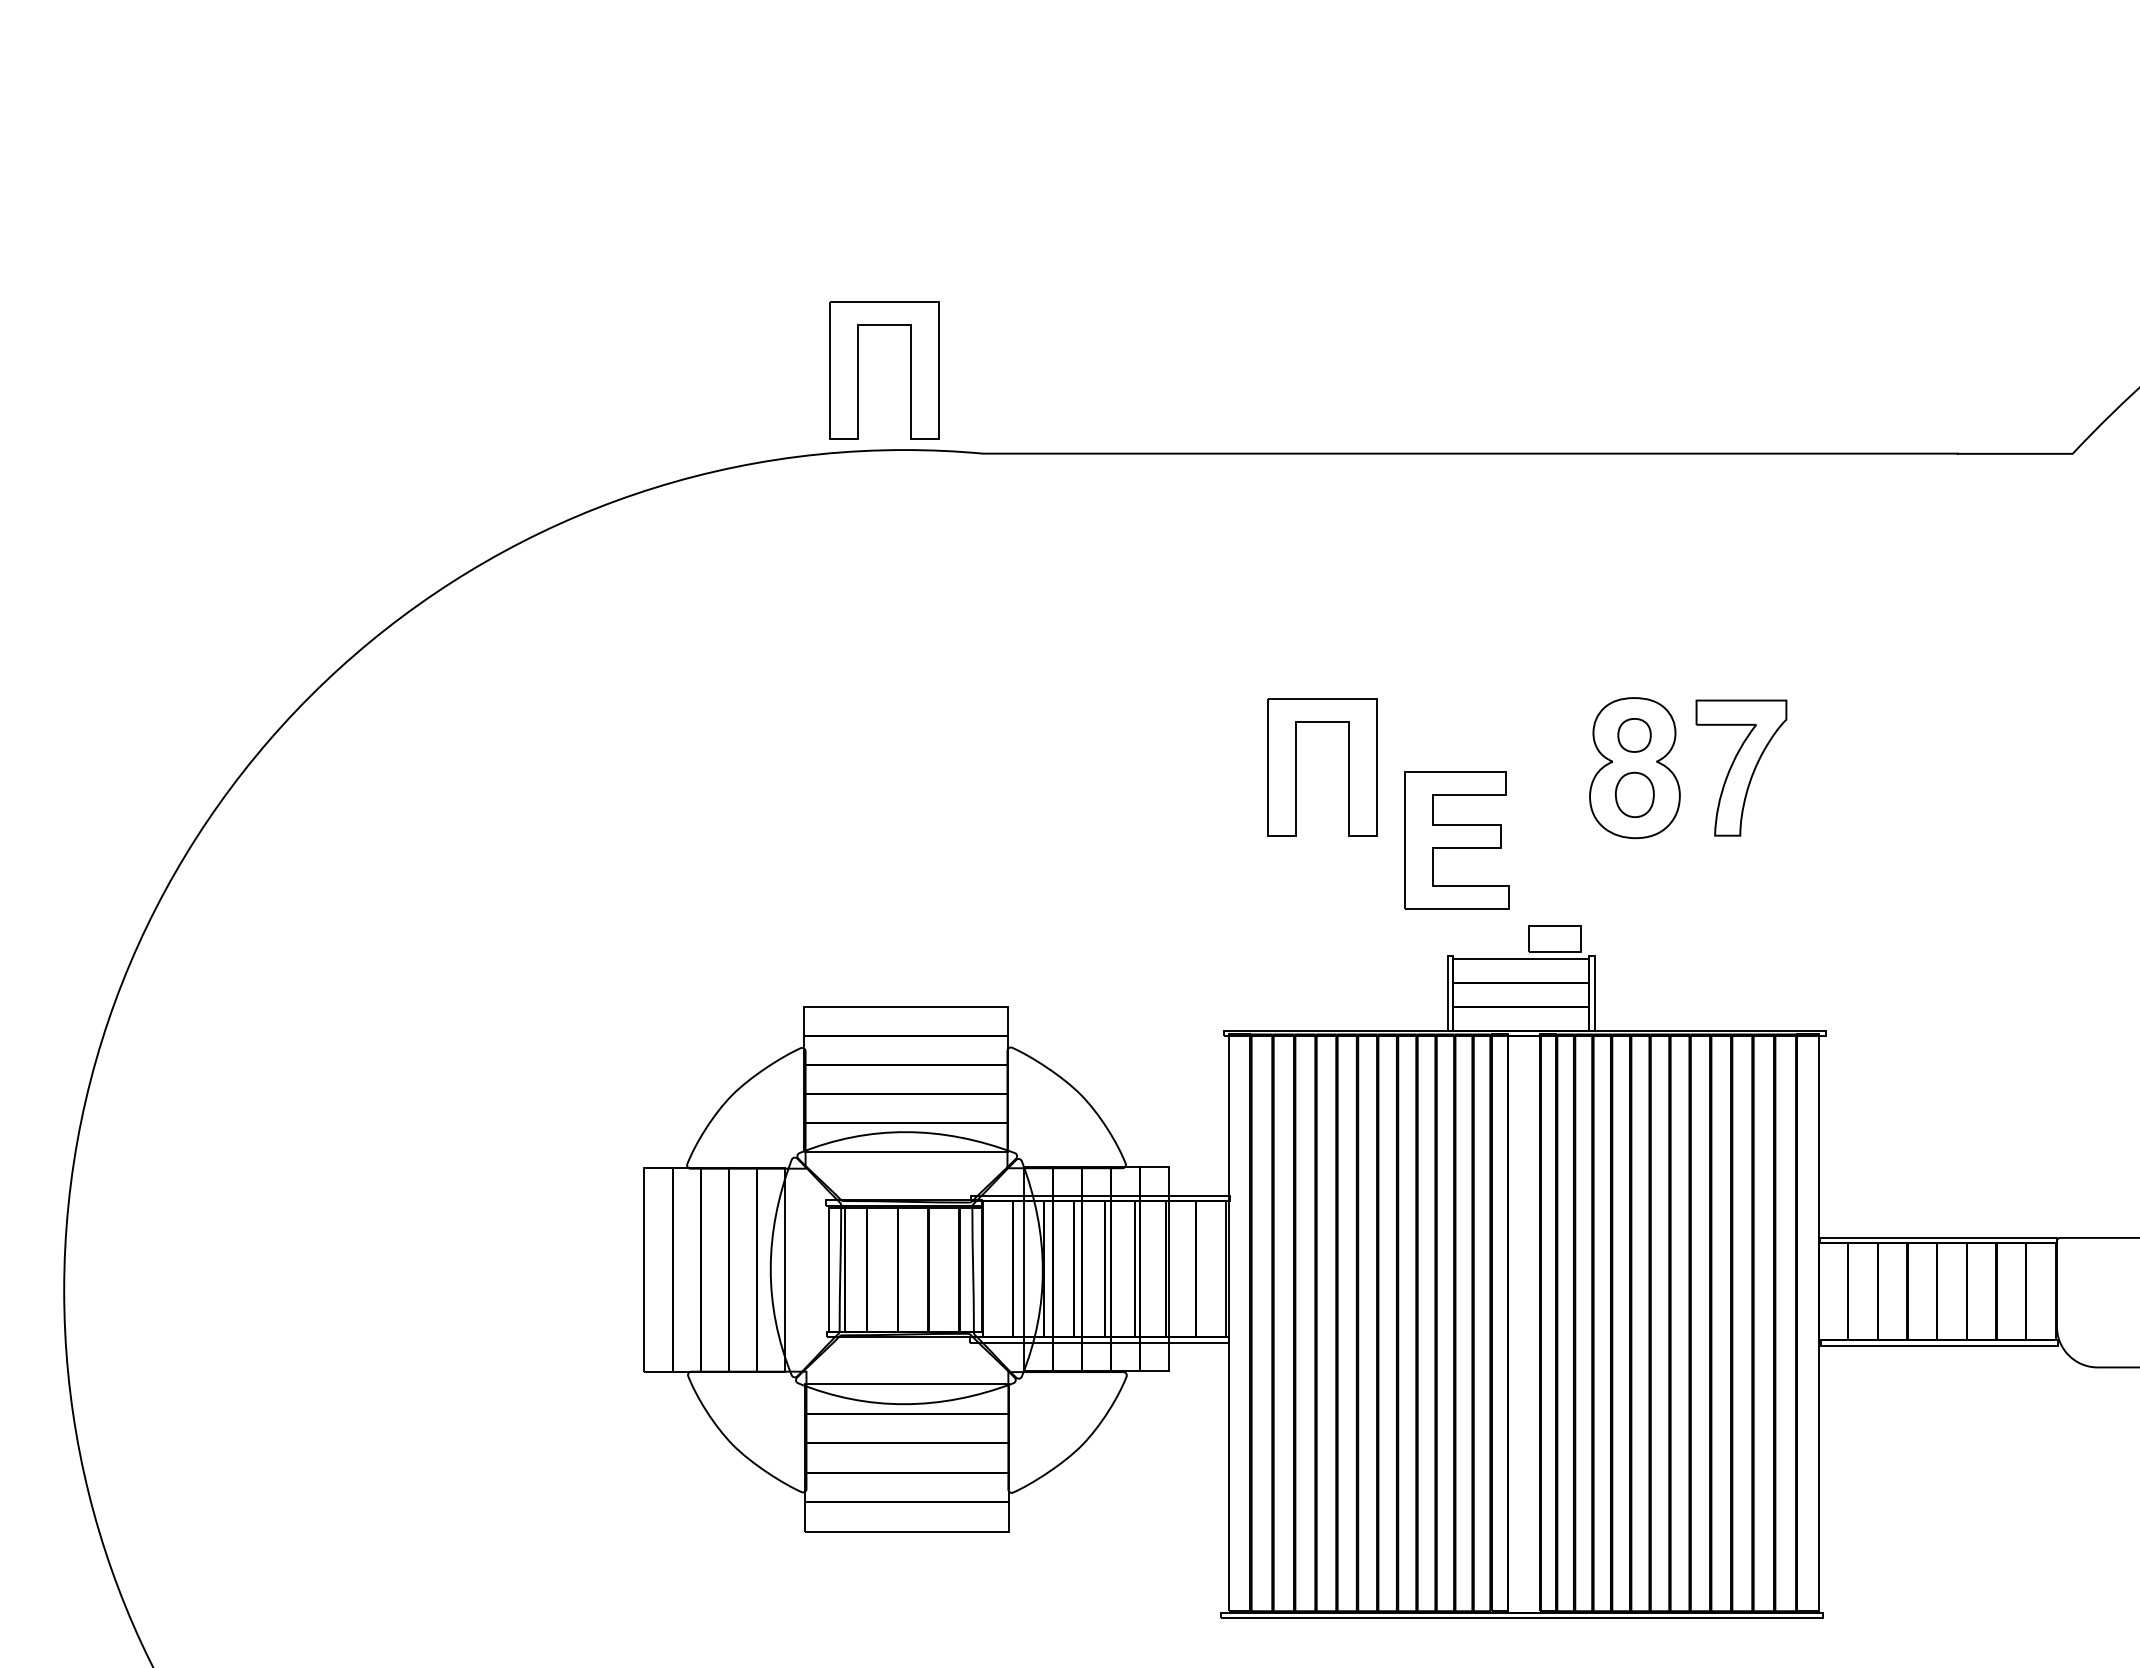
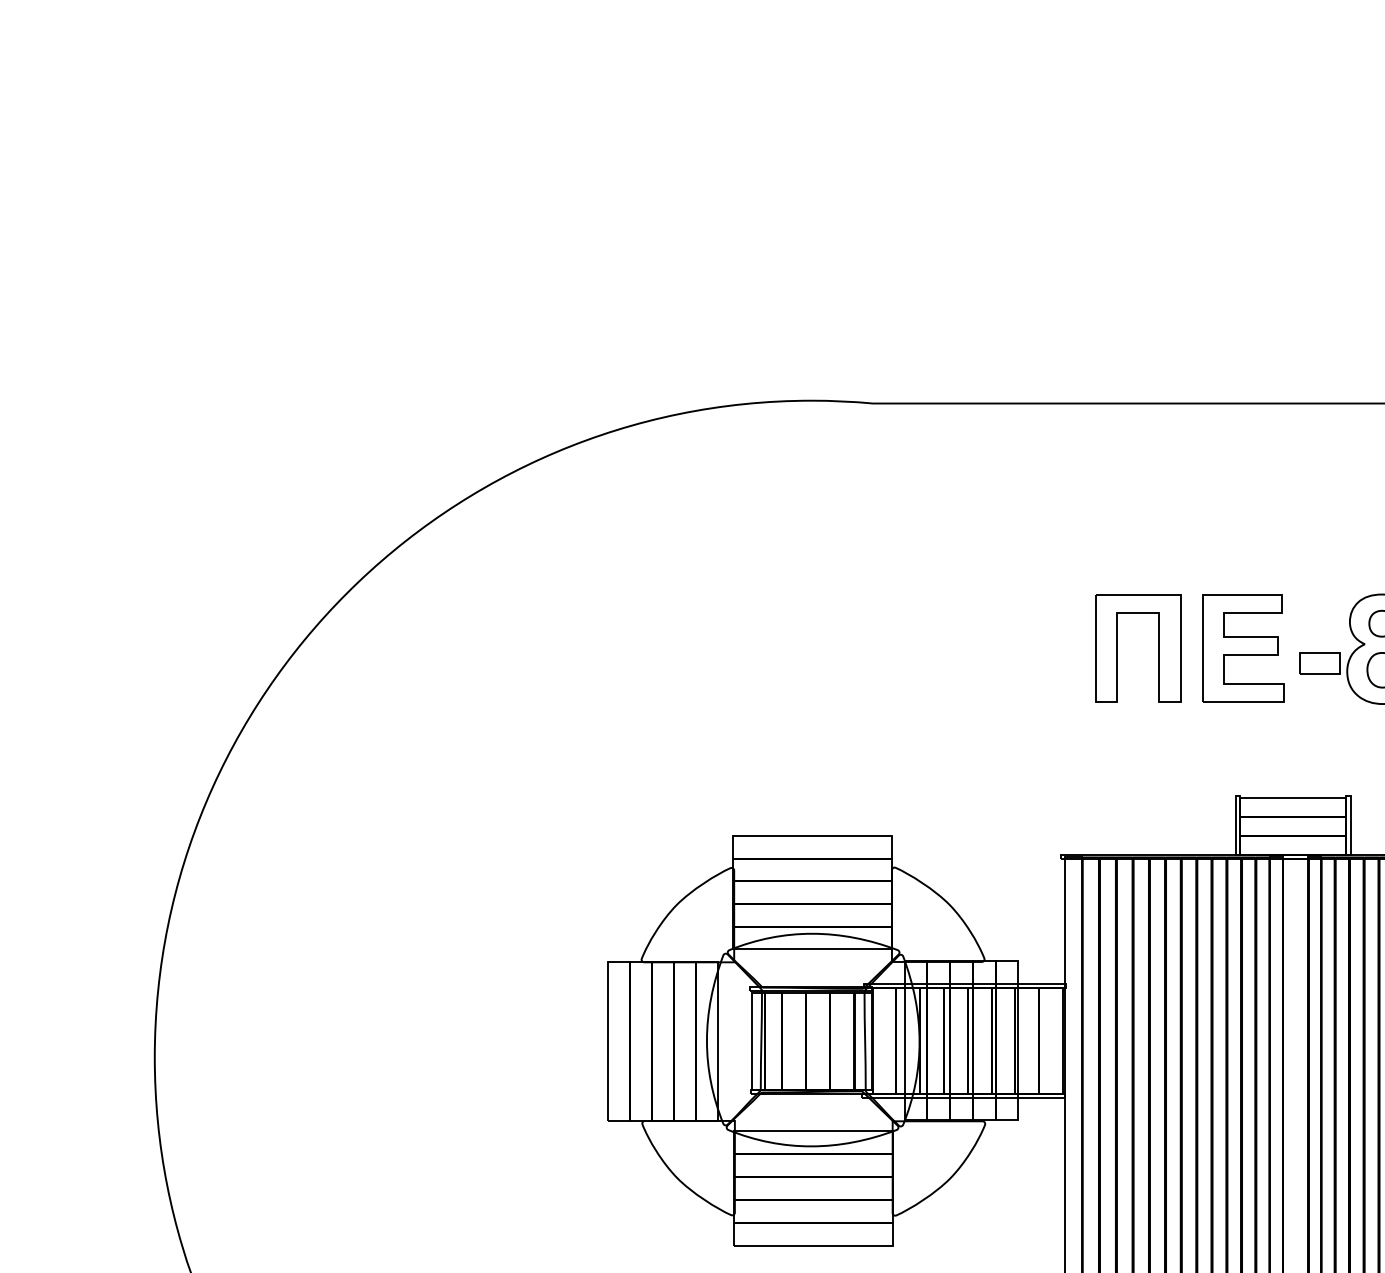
part: (858, 370) -> (775, 338), removed
part: (1456, 840) -> (1242, 648), moved
part: (1554, 938) -> (1319, 662), moved

